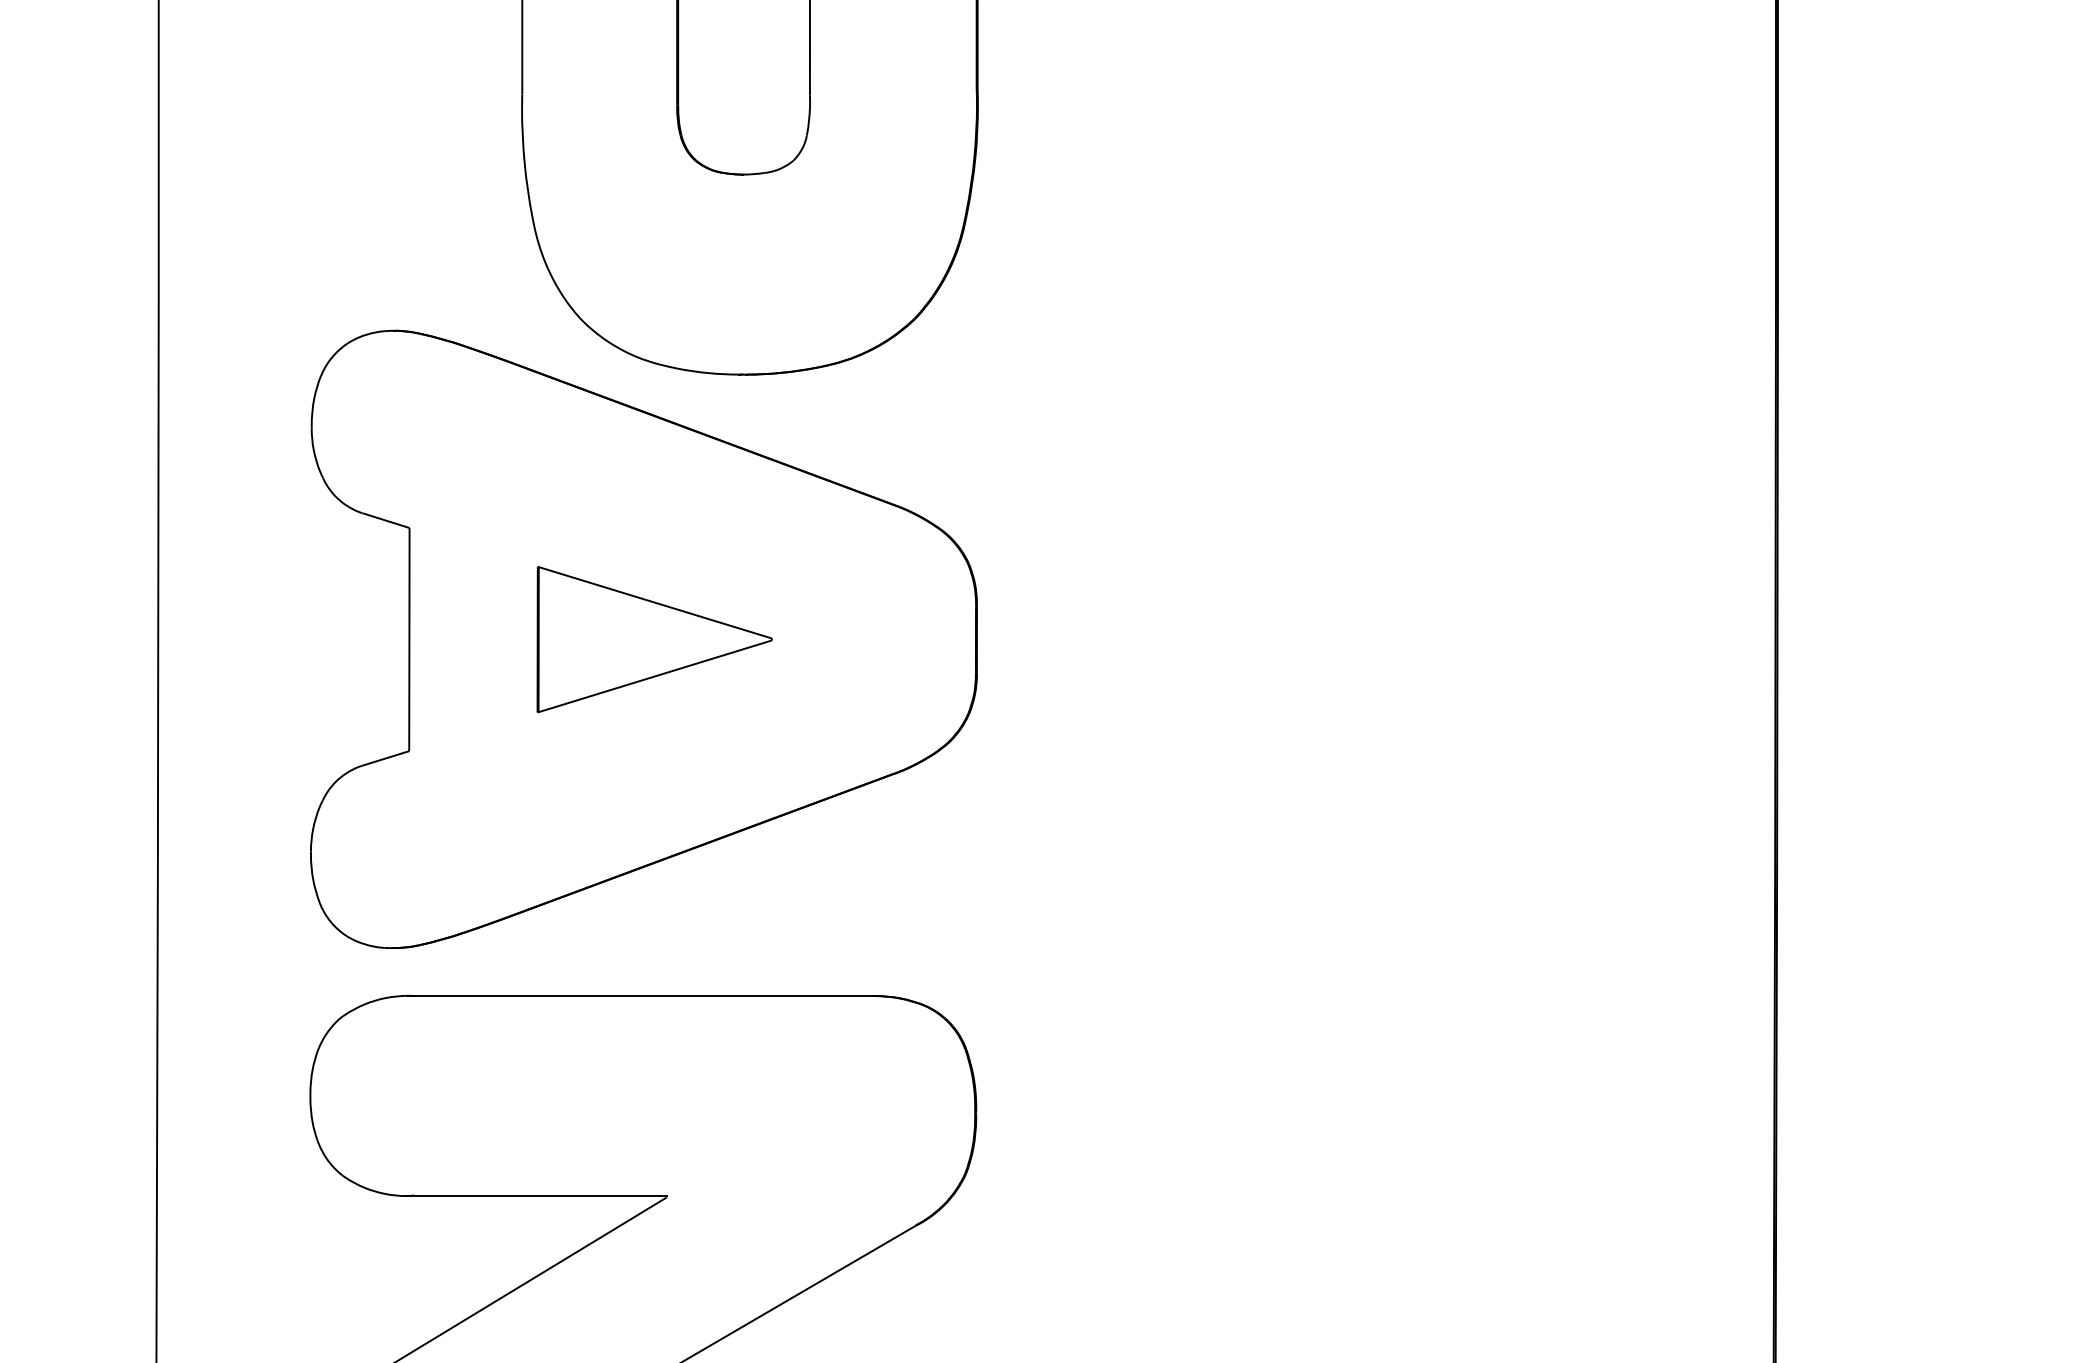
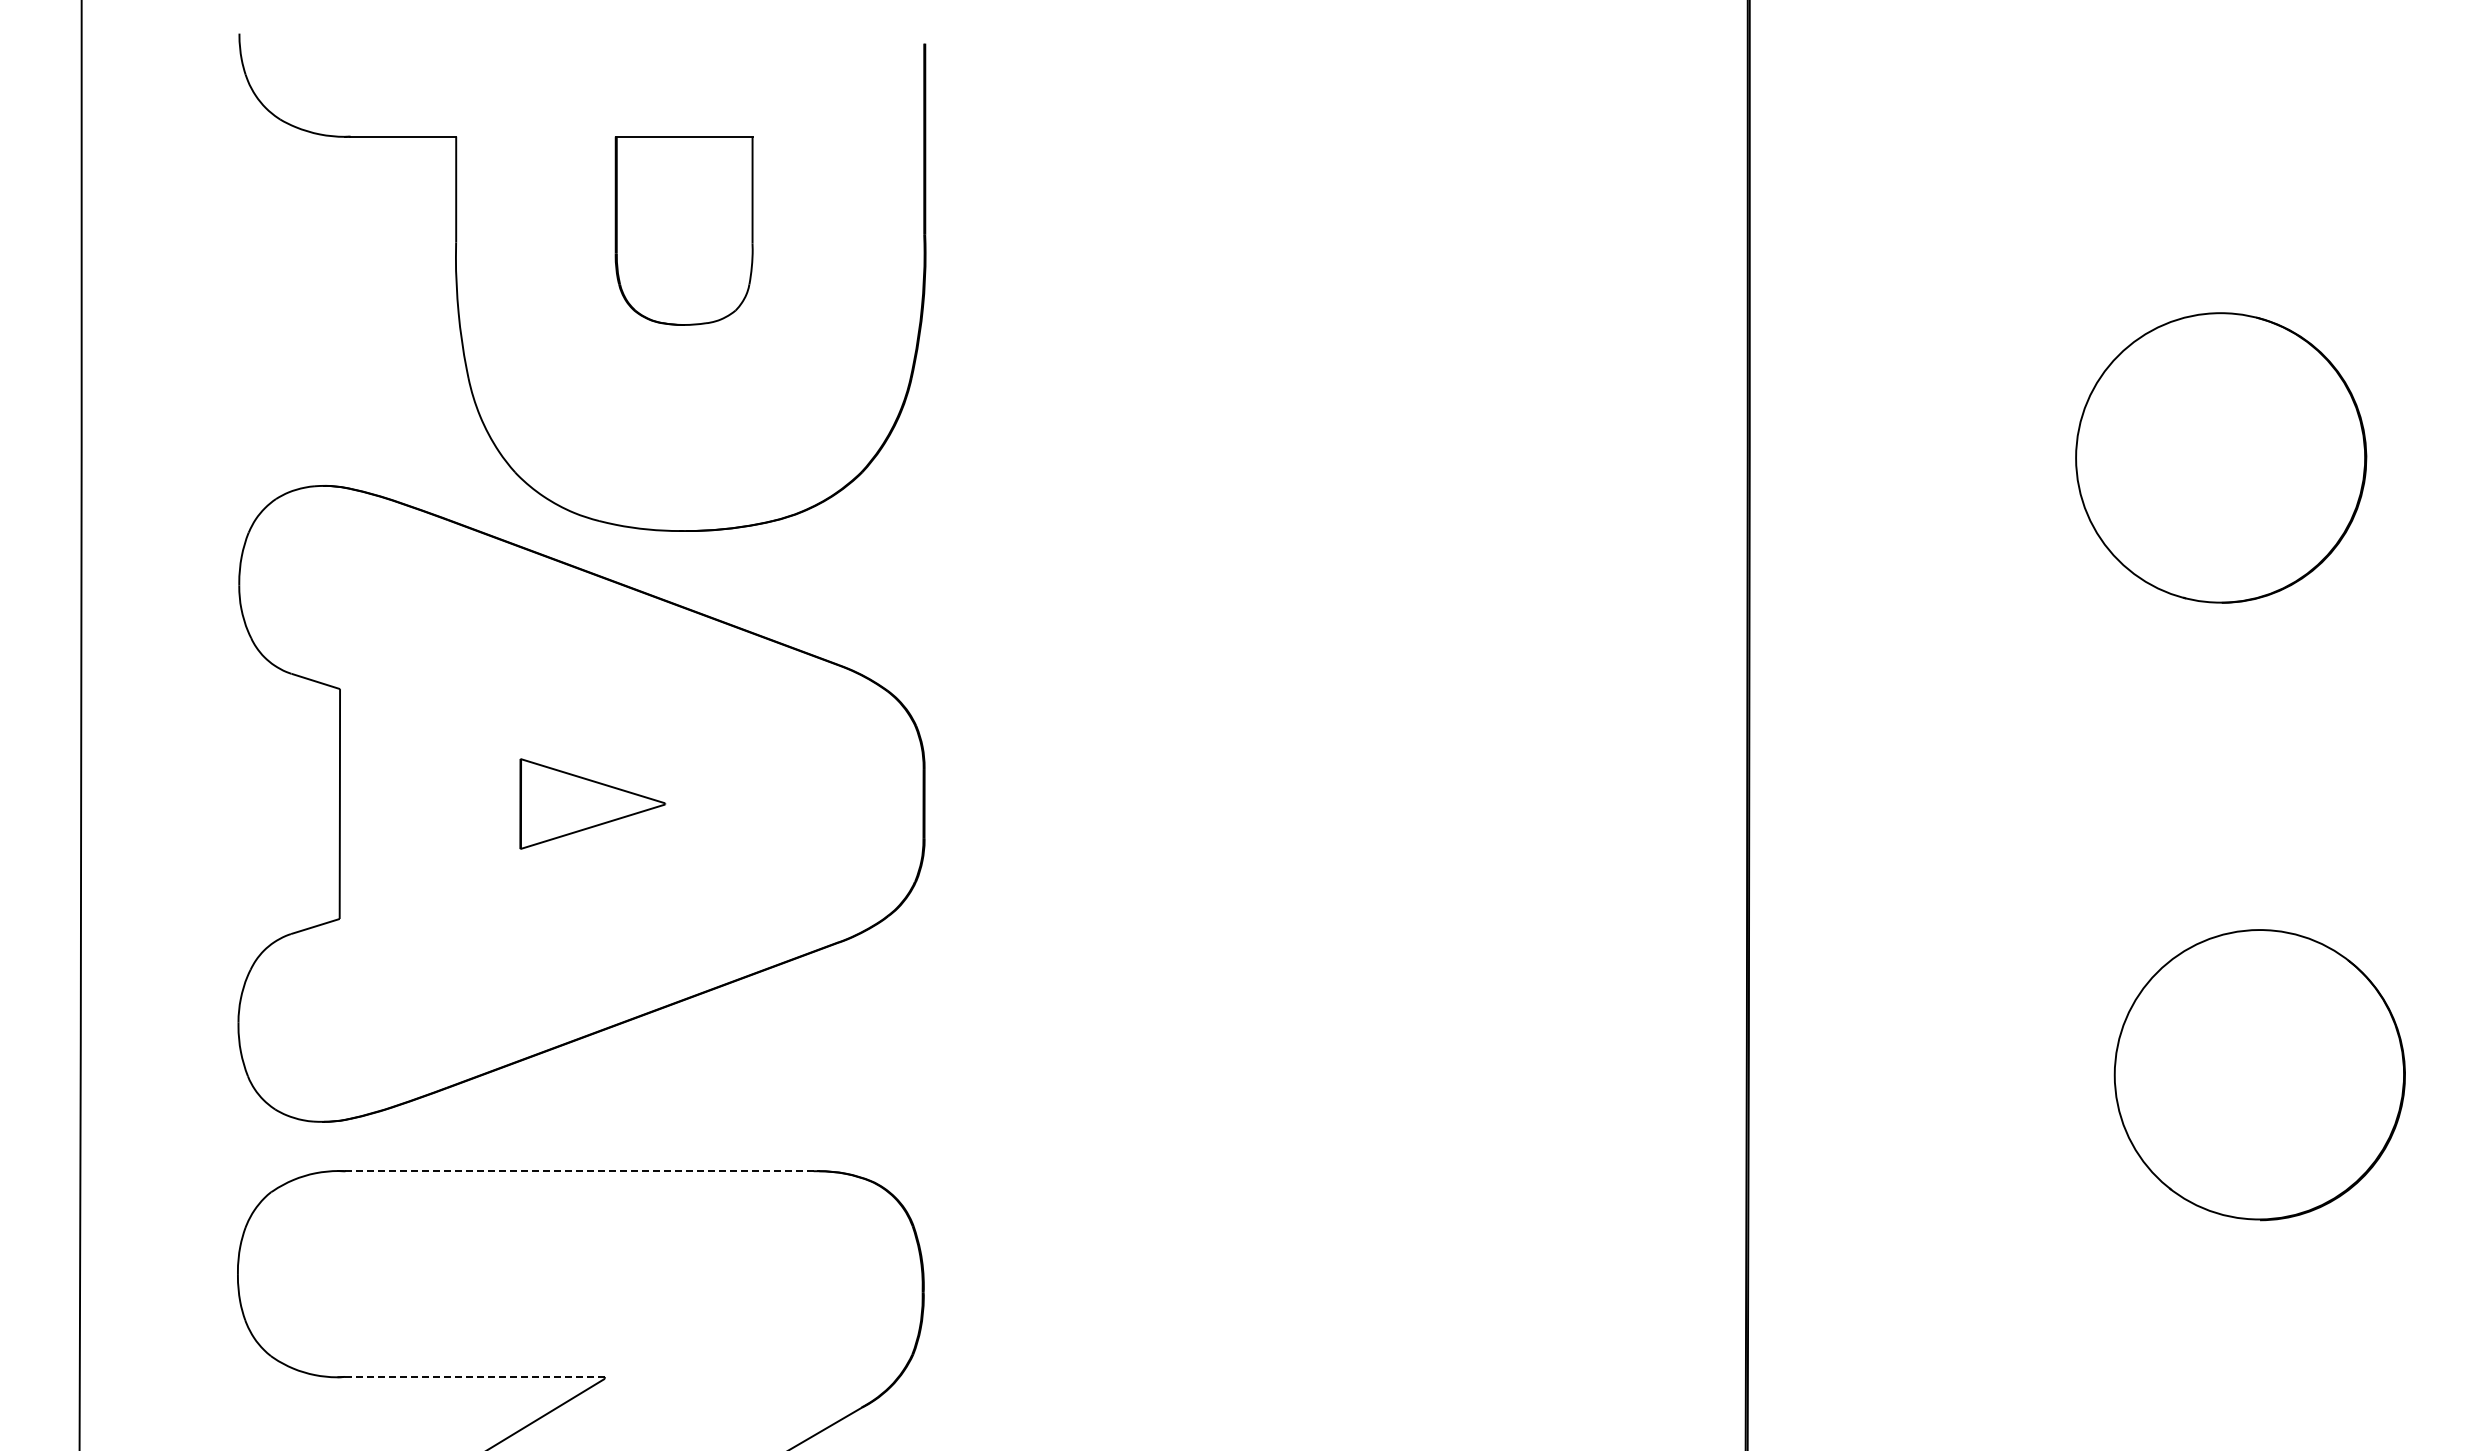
part: (654, 639) -> (592, 803), size x0.6
line: (641, 996) -> (579, 1171), solid -> dashed
line: (540, 1195) -> (474, 1376), solid -> dashed

